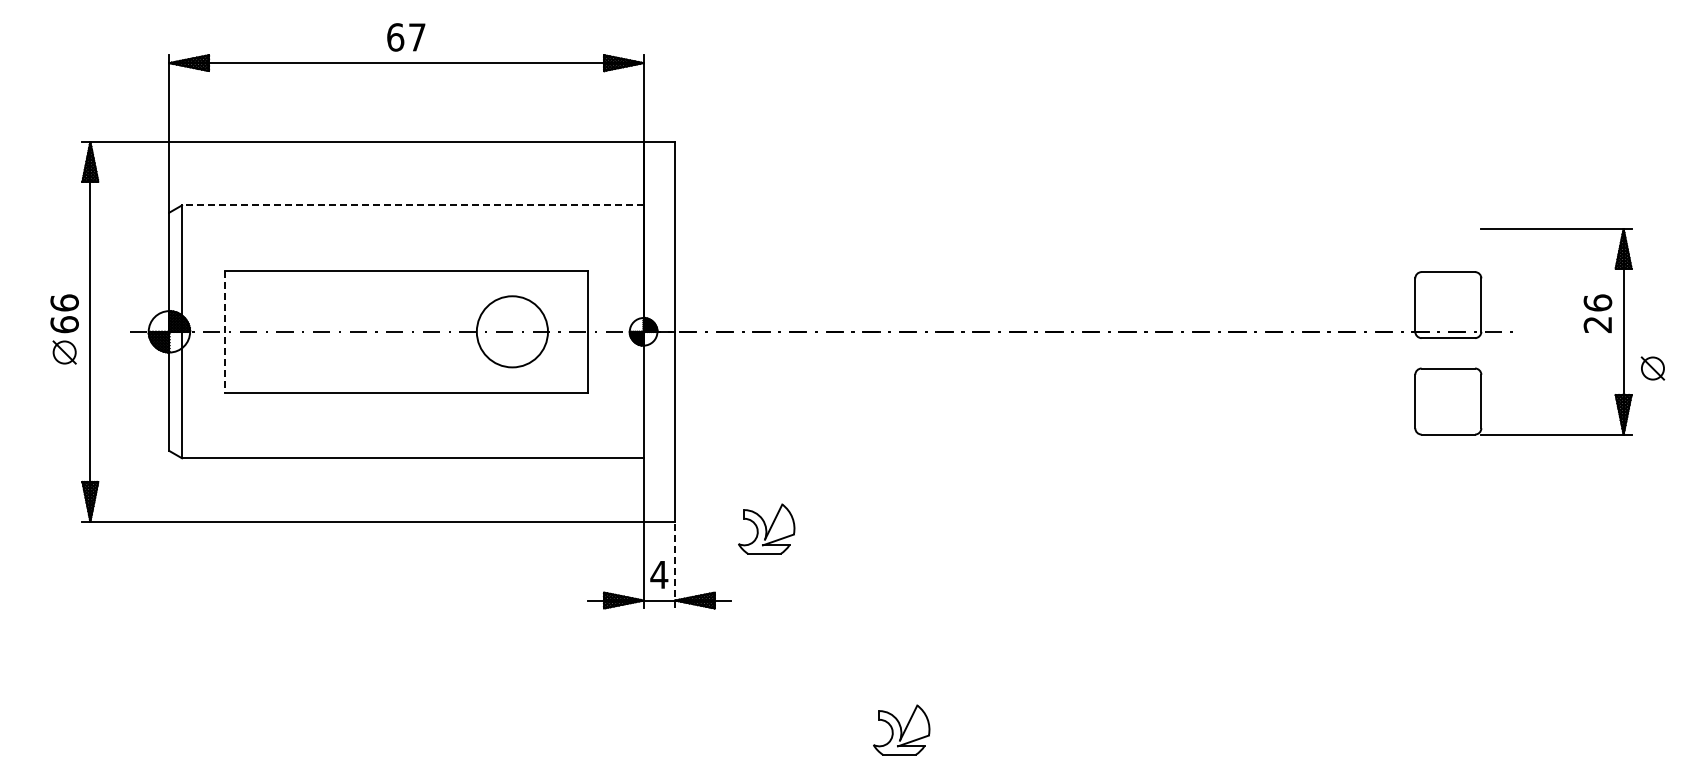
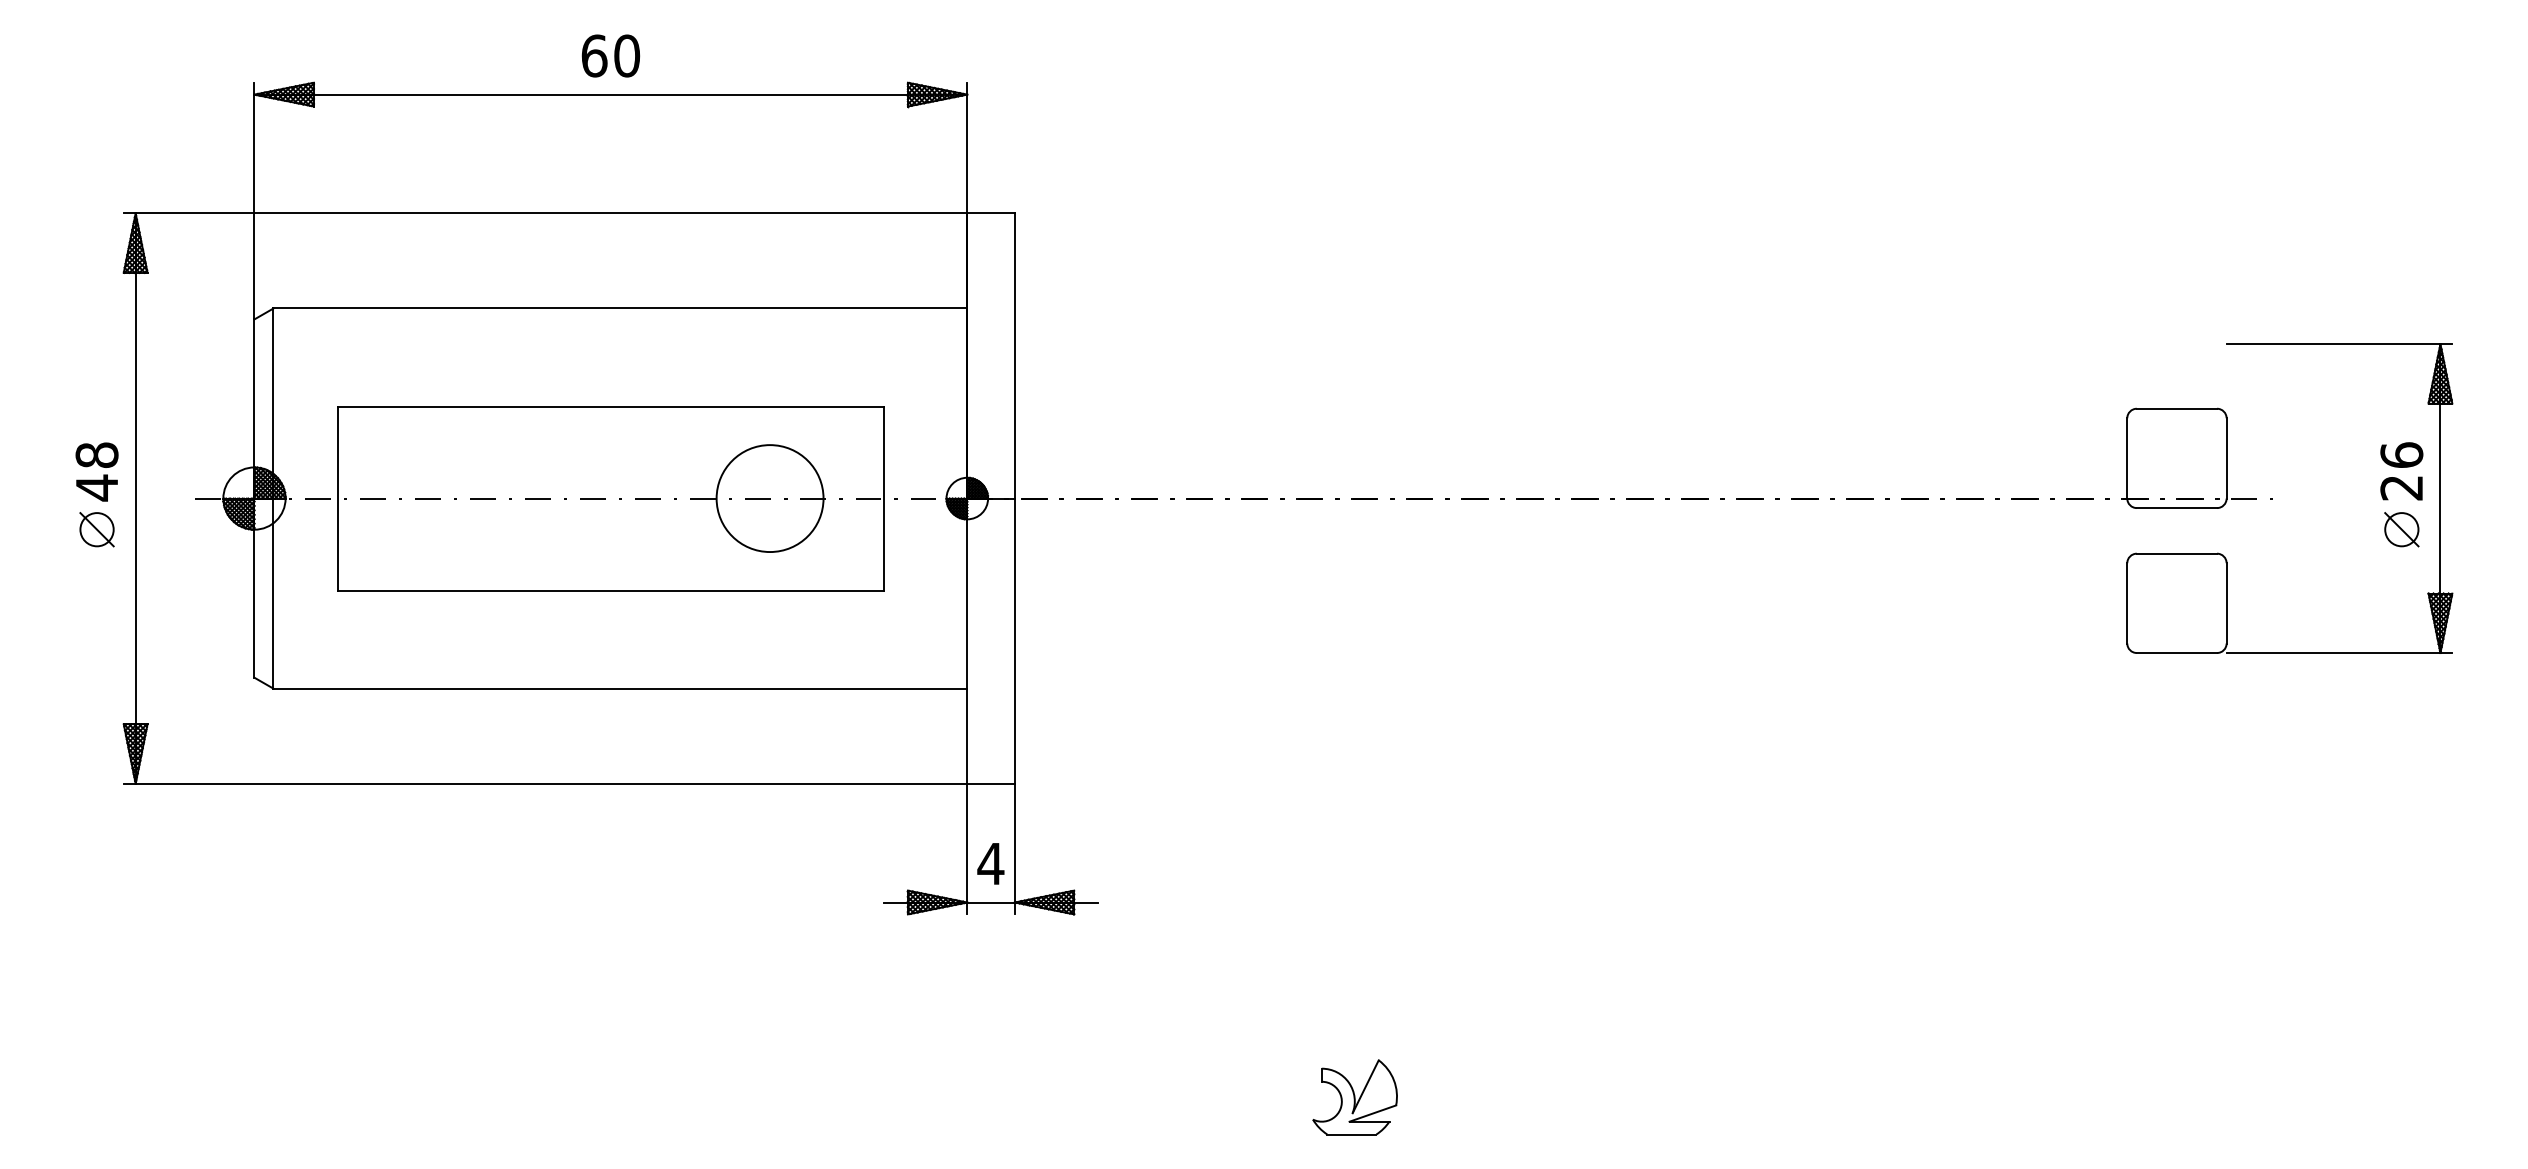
text: (416, 37) -> (625, 56), 67 -> 60
line: (412, 205) -> (619, 308), dashed -> solid
text: (64, 313) -> (96, 471), 66 -> 48
line: (224, 332) -> (337, 499), dashed -> solid
part: (1652, 368) -> (2401, 529), moved
part: (766, 528) -> (1152, 794), removed
line: (675, 564) -> (1015, 848), dashed -> solid

